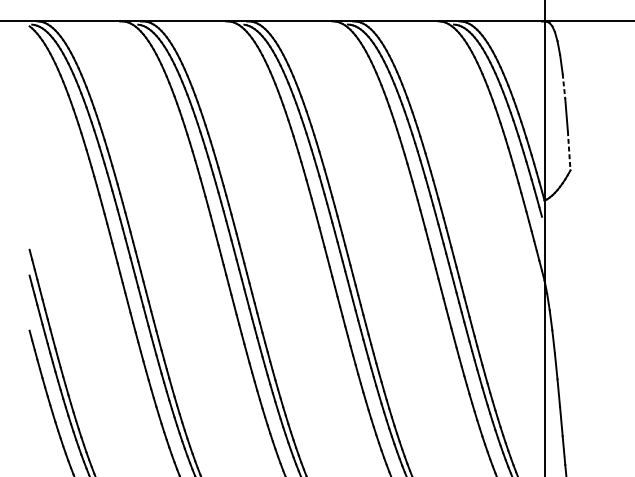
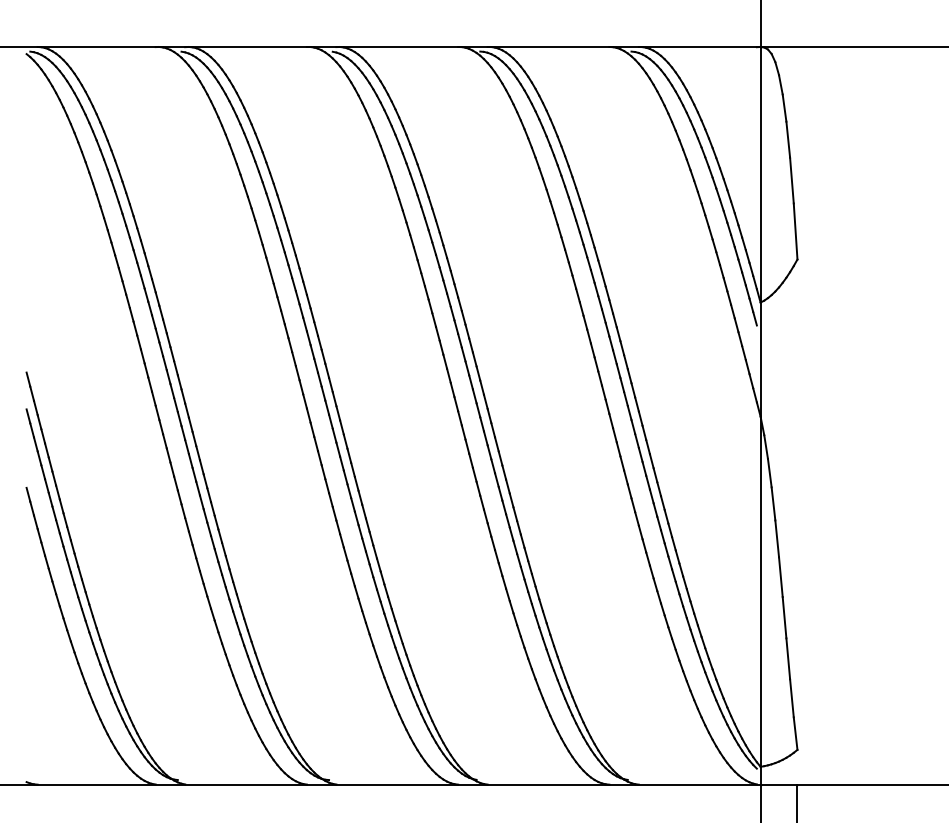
line: (564, 86) -> (788, 140), dashed -> solid
line: (569, 151) -> (795, 232), dashed -> solid

